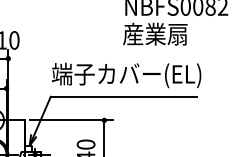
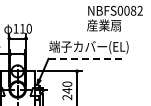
line: (123, 96) -> (87, 58), solid -> dashed

